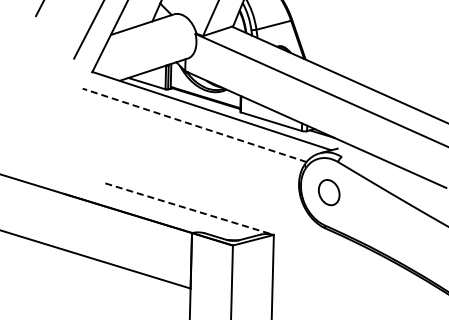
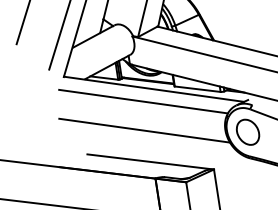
line: (194, 125) -> (143, 101), dashed -> solid
line: (188, 165) -> (144, 131), added
part: (328, 192) -> (247, 132), size x1.43
line: (190, 209) -> (151, 162), dashed -> solid

